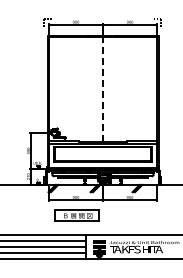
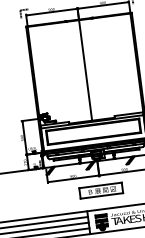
line: (103, 89) -> (86, 70), dashed -> solid
part: (76, 215) -> (100, 190), moved

